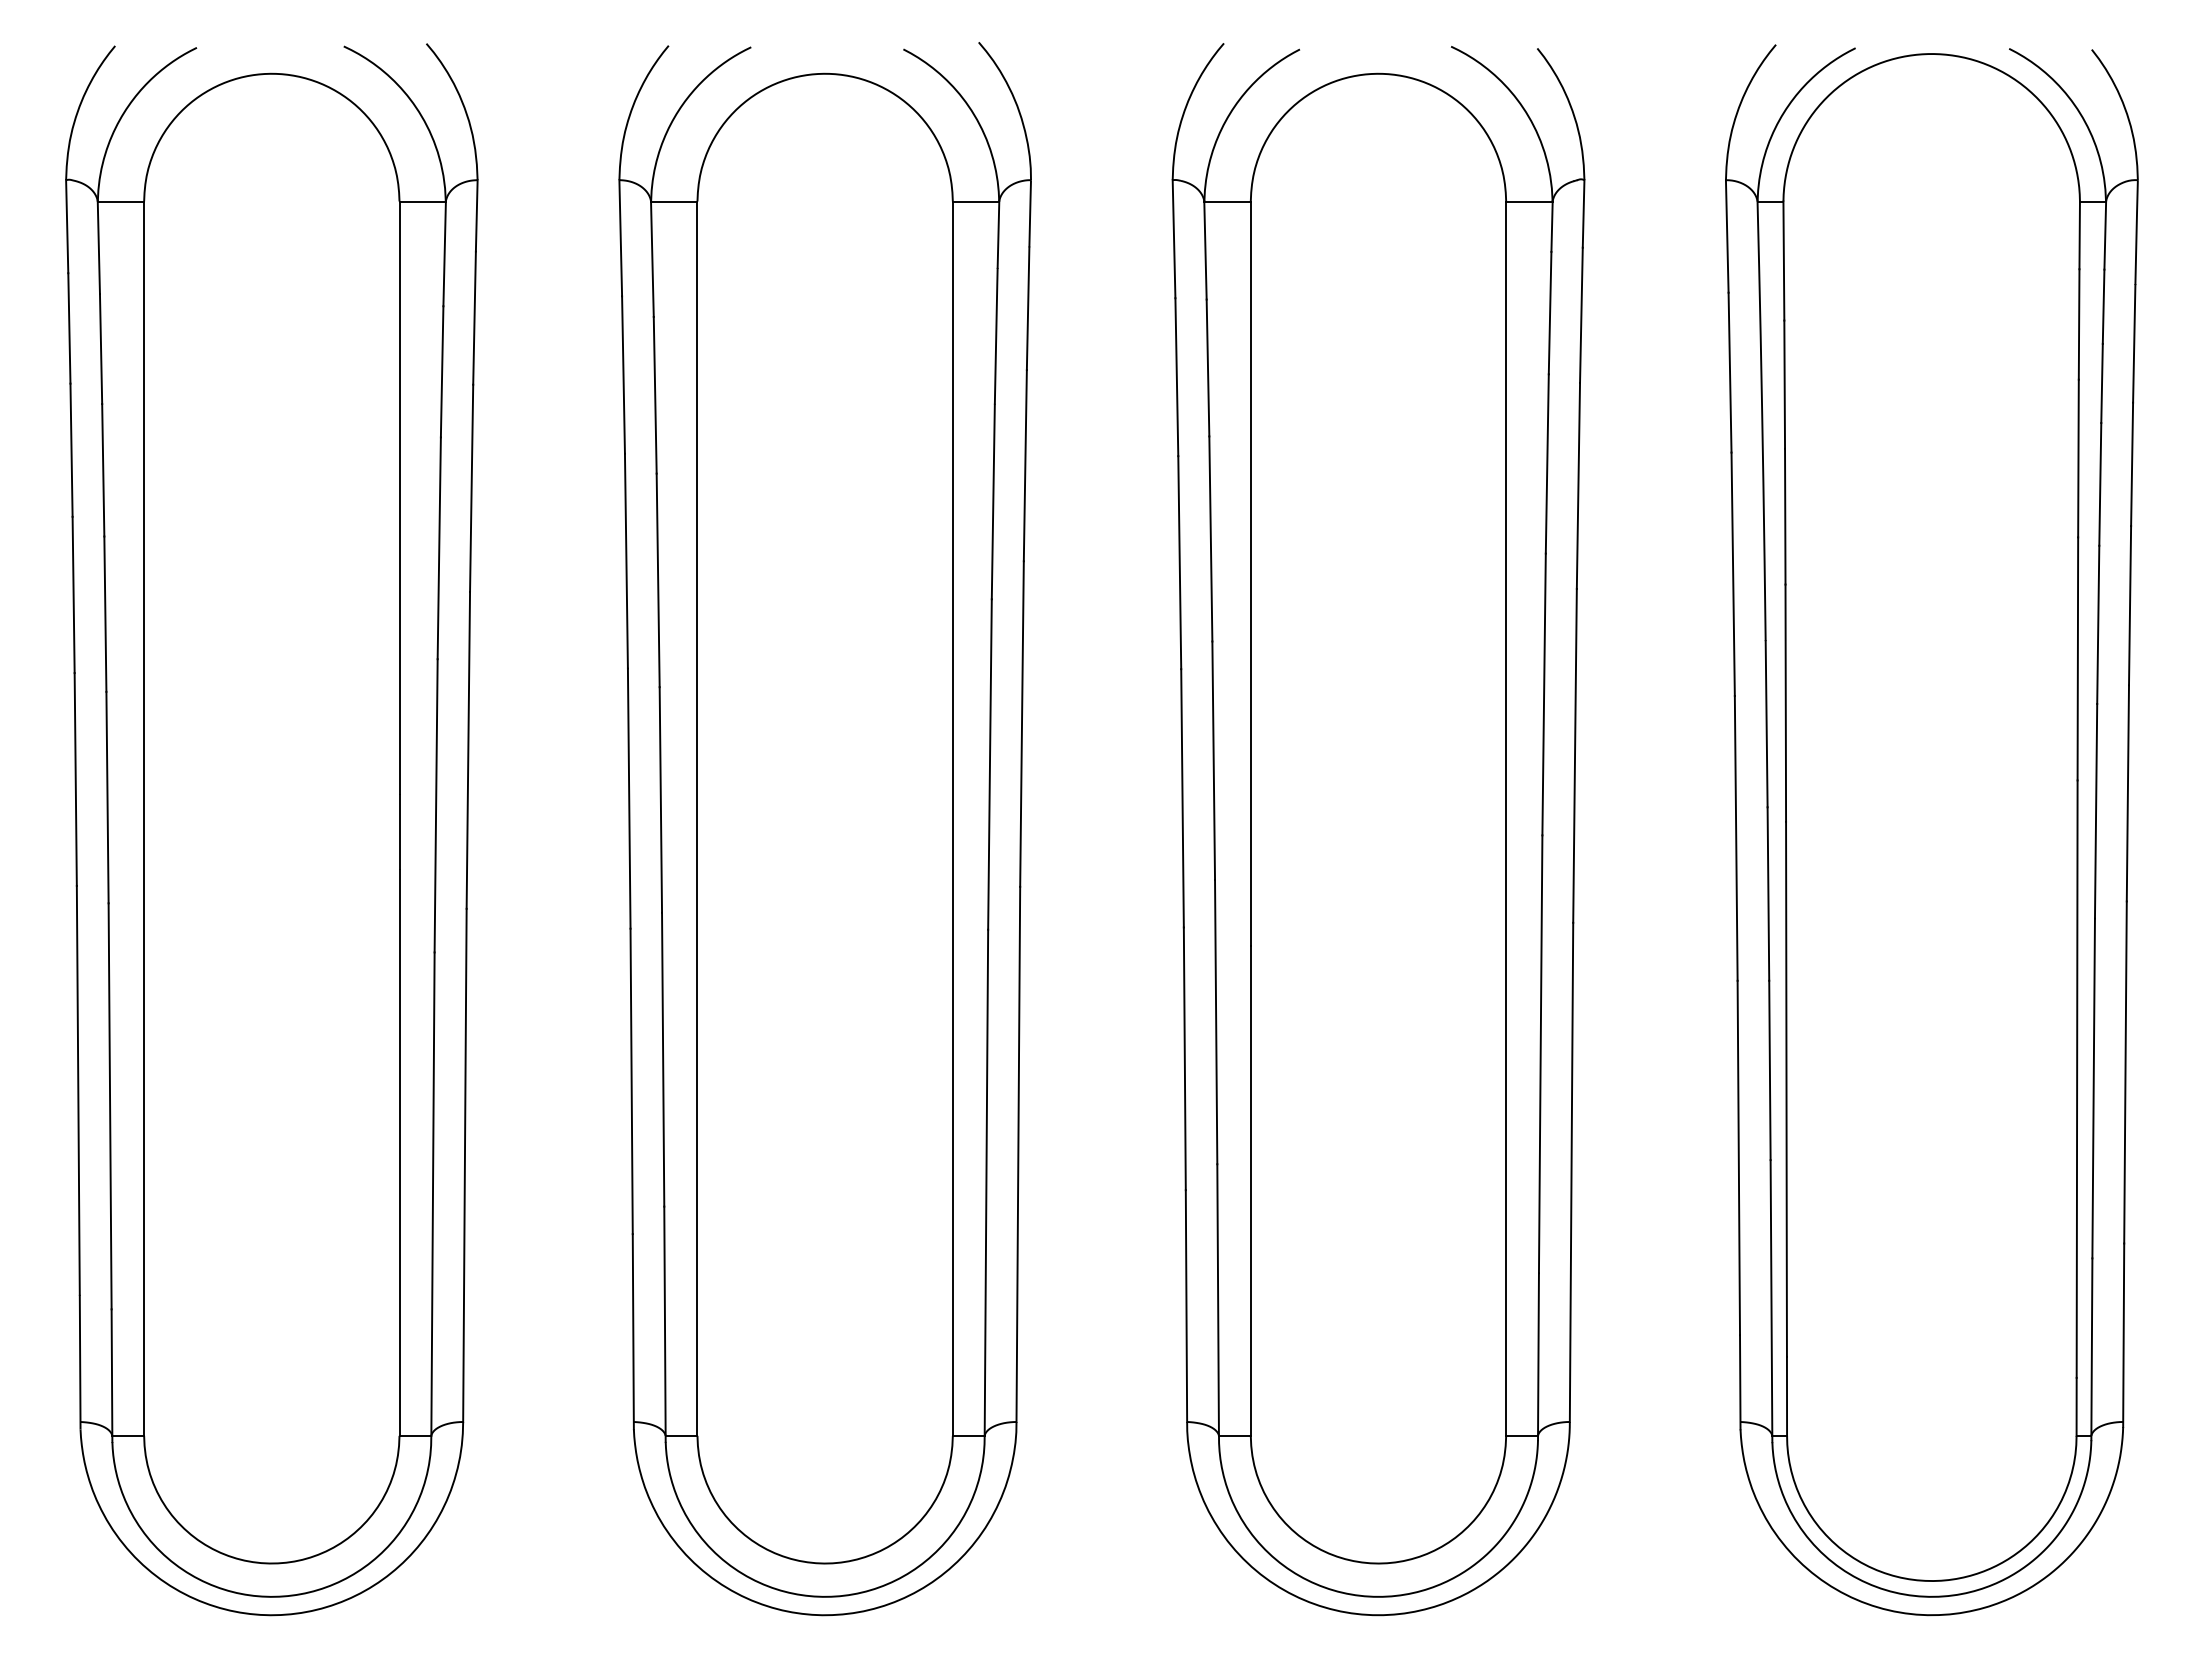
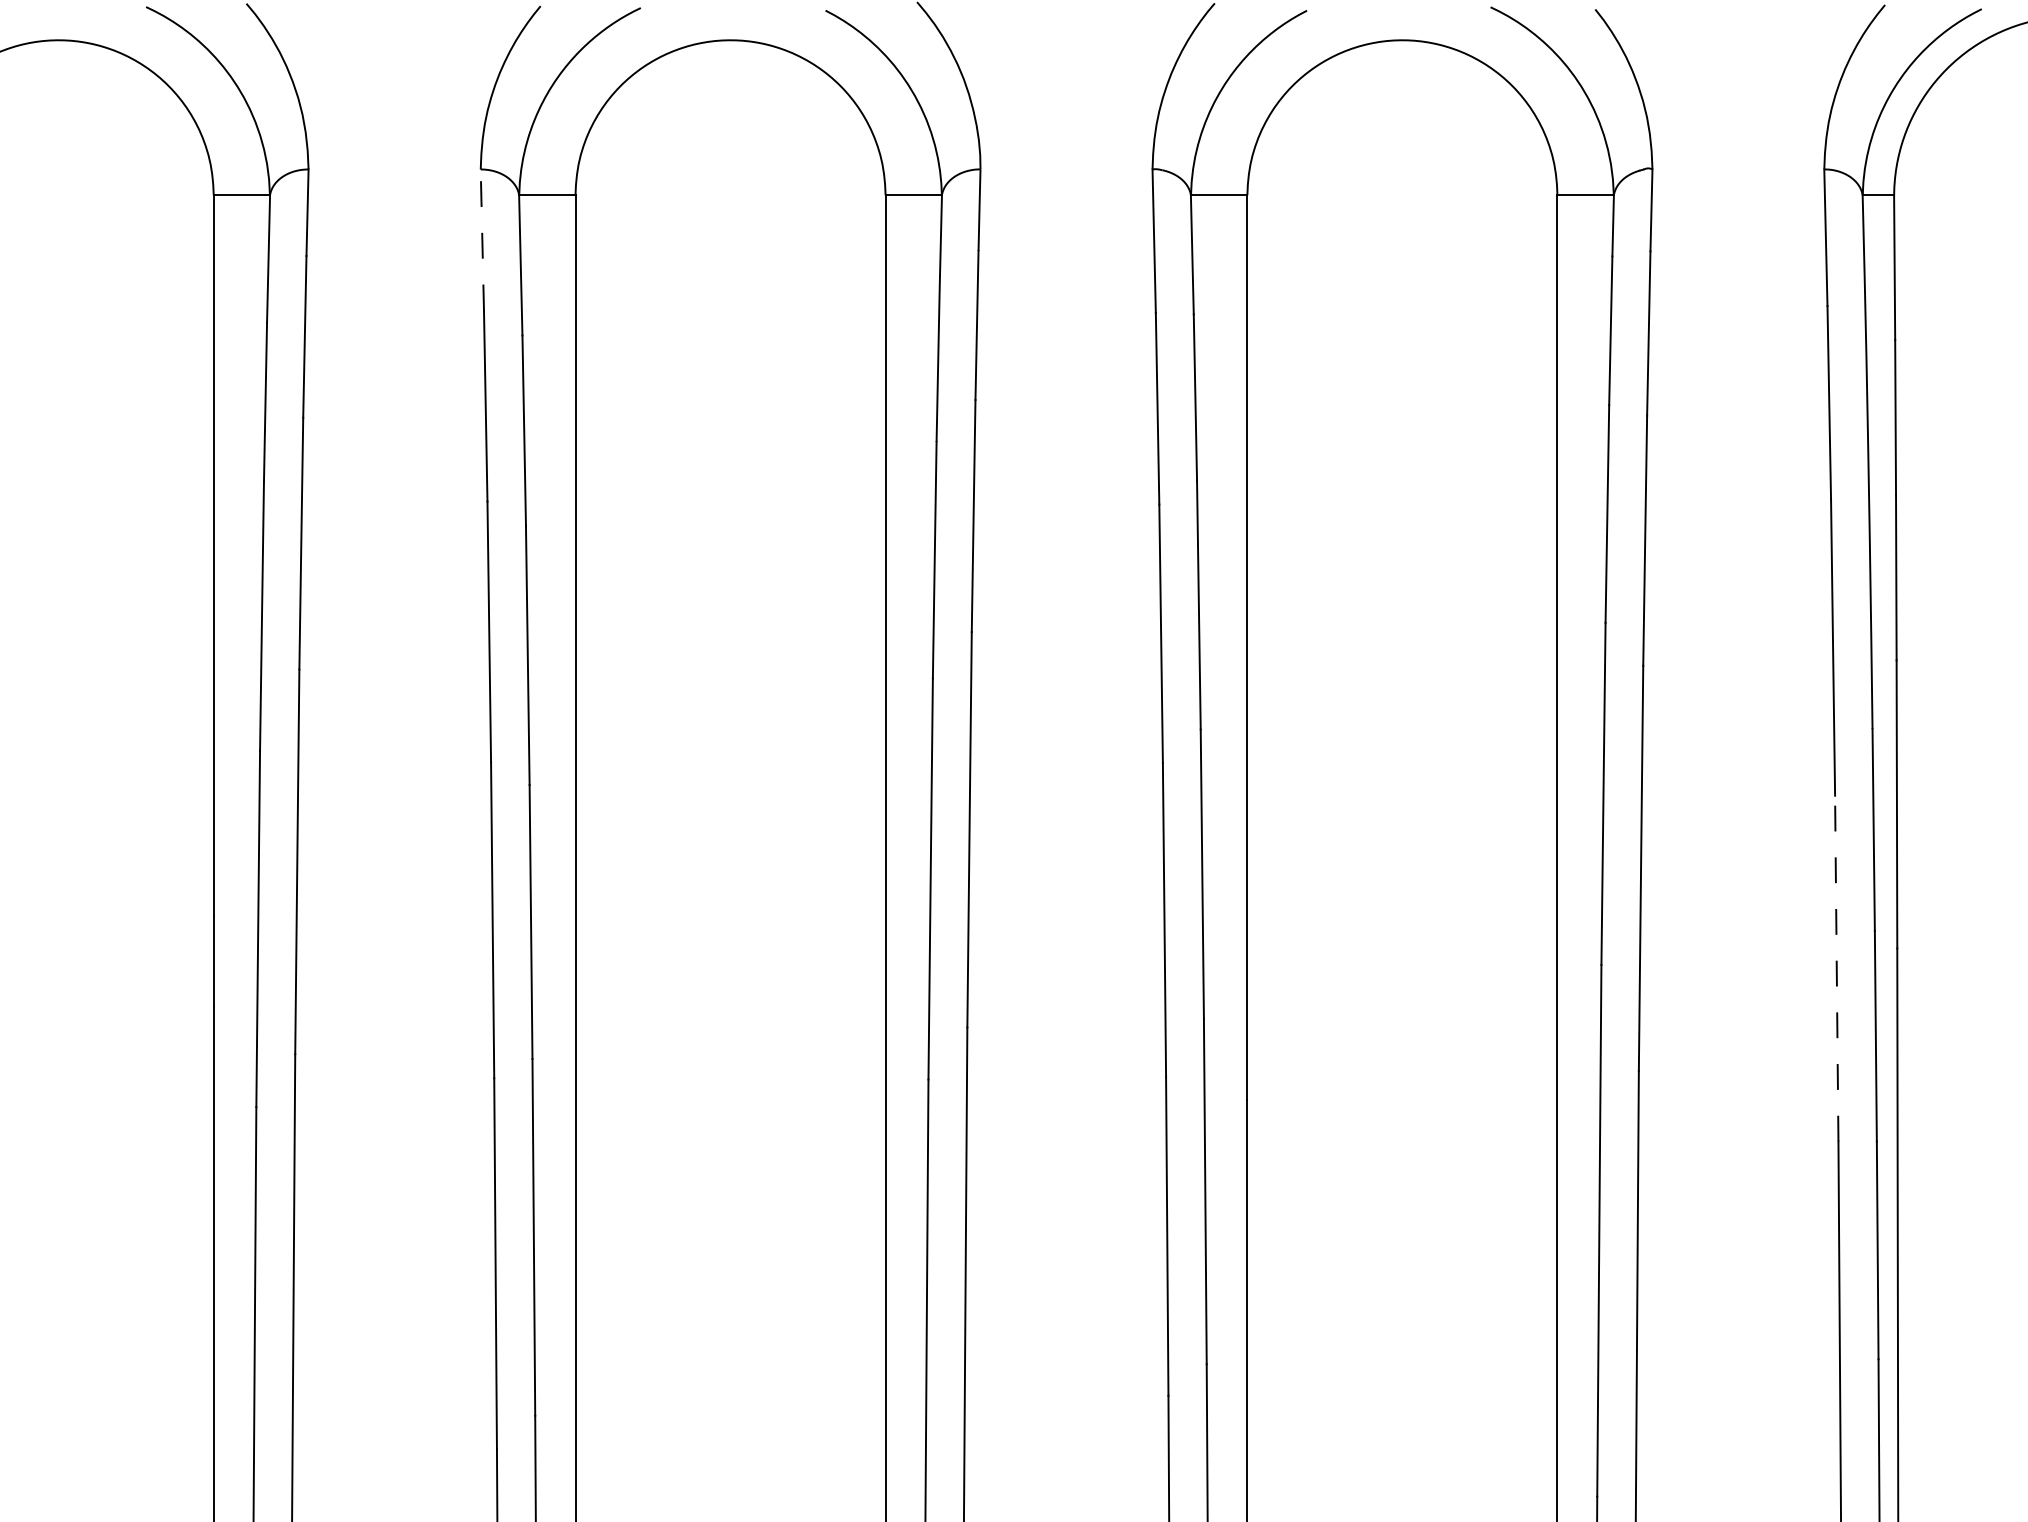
line: (620, 237) -> (482, 239), solid -> dashed
line: (1736, 837) -> (1837, 967), solid -> dashed

